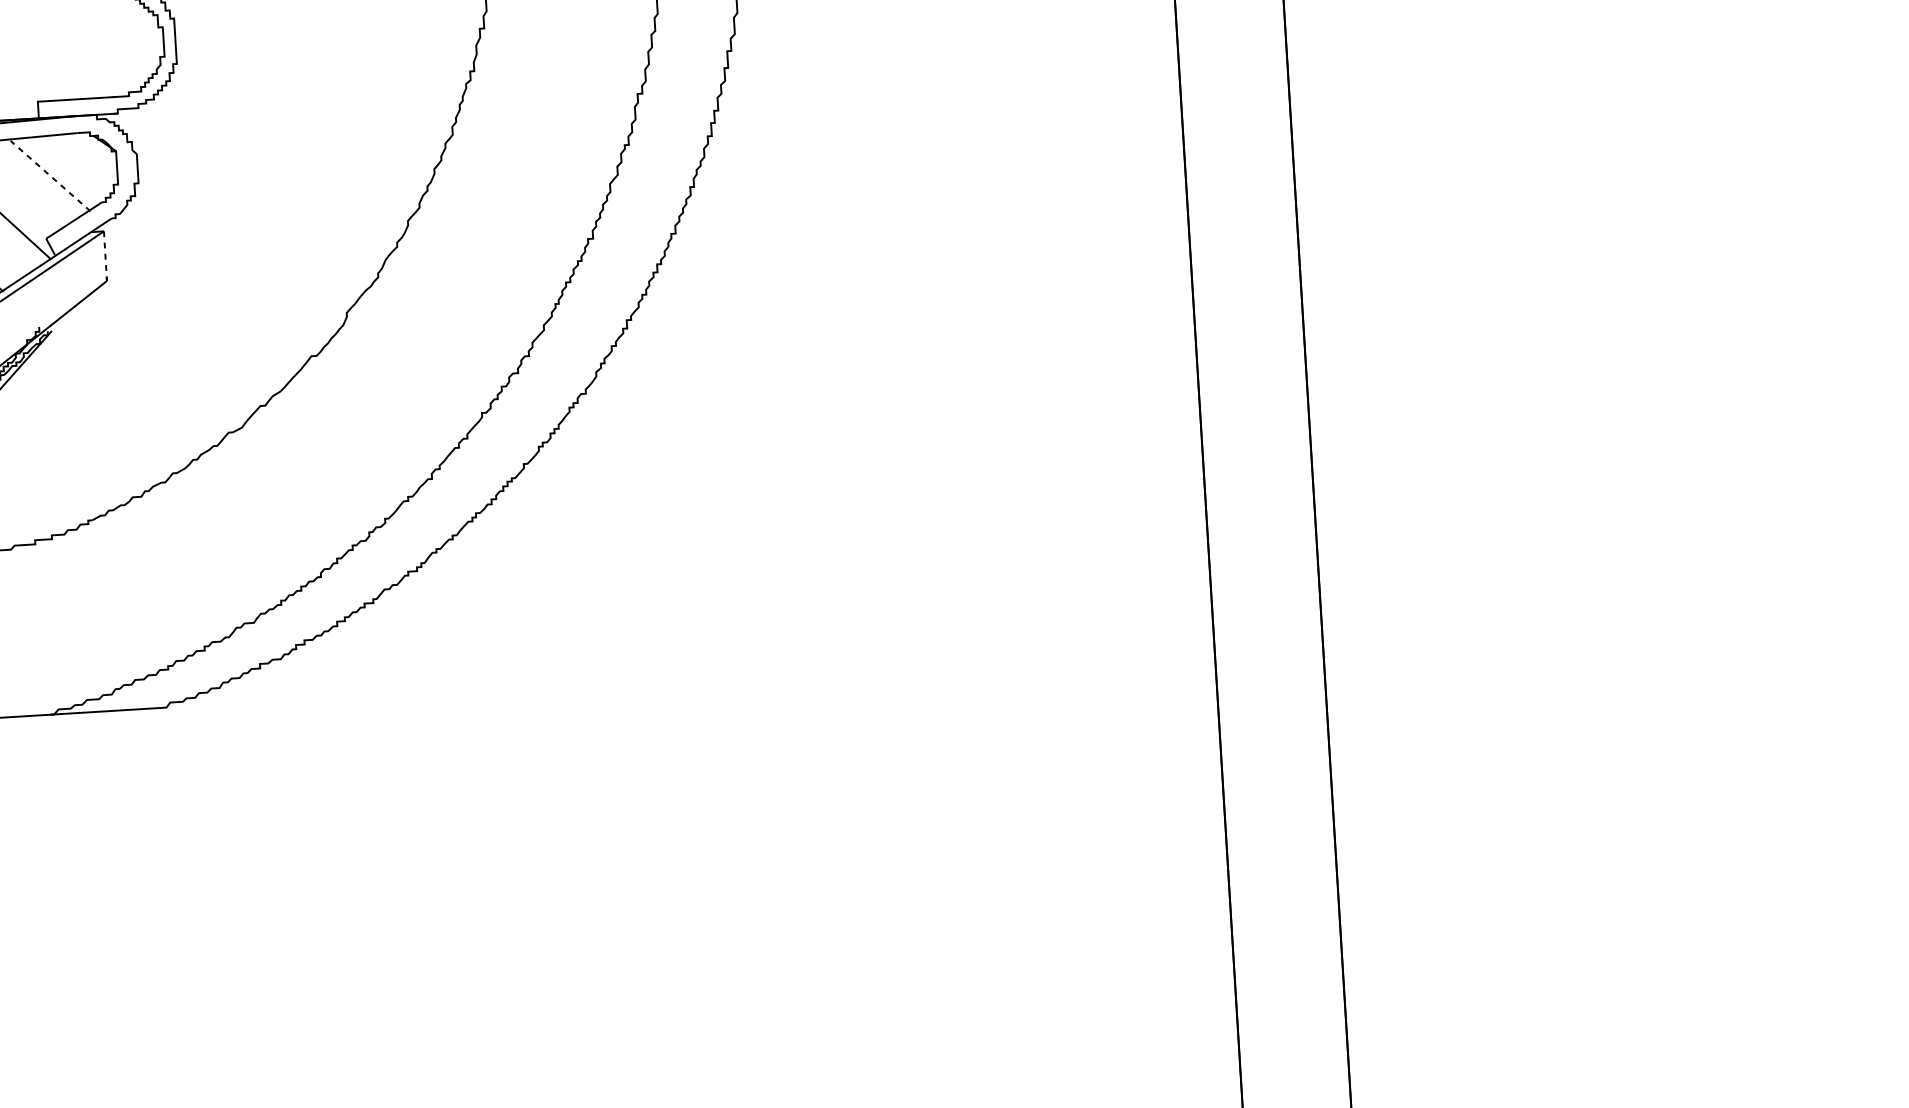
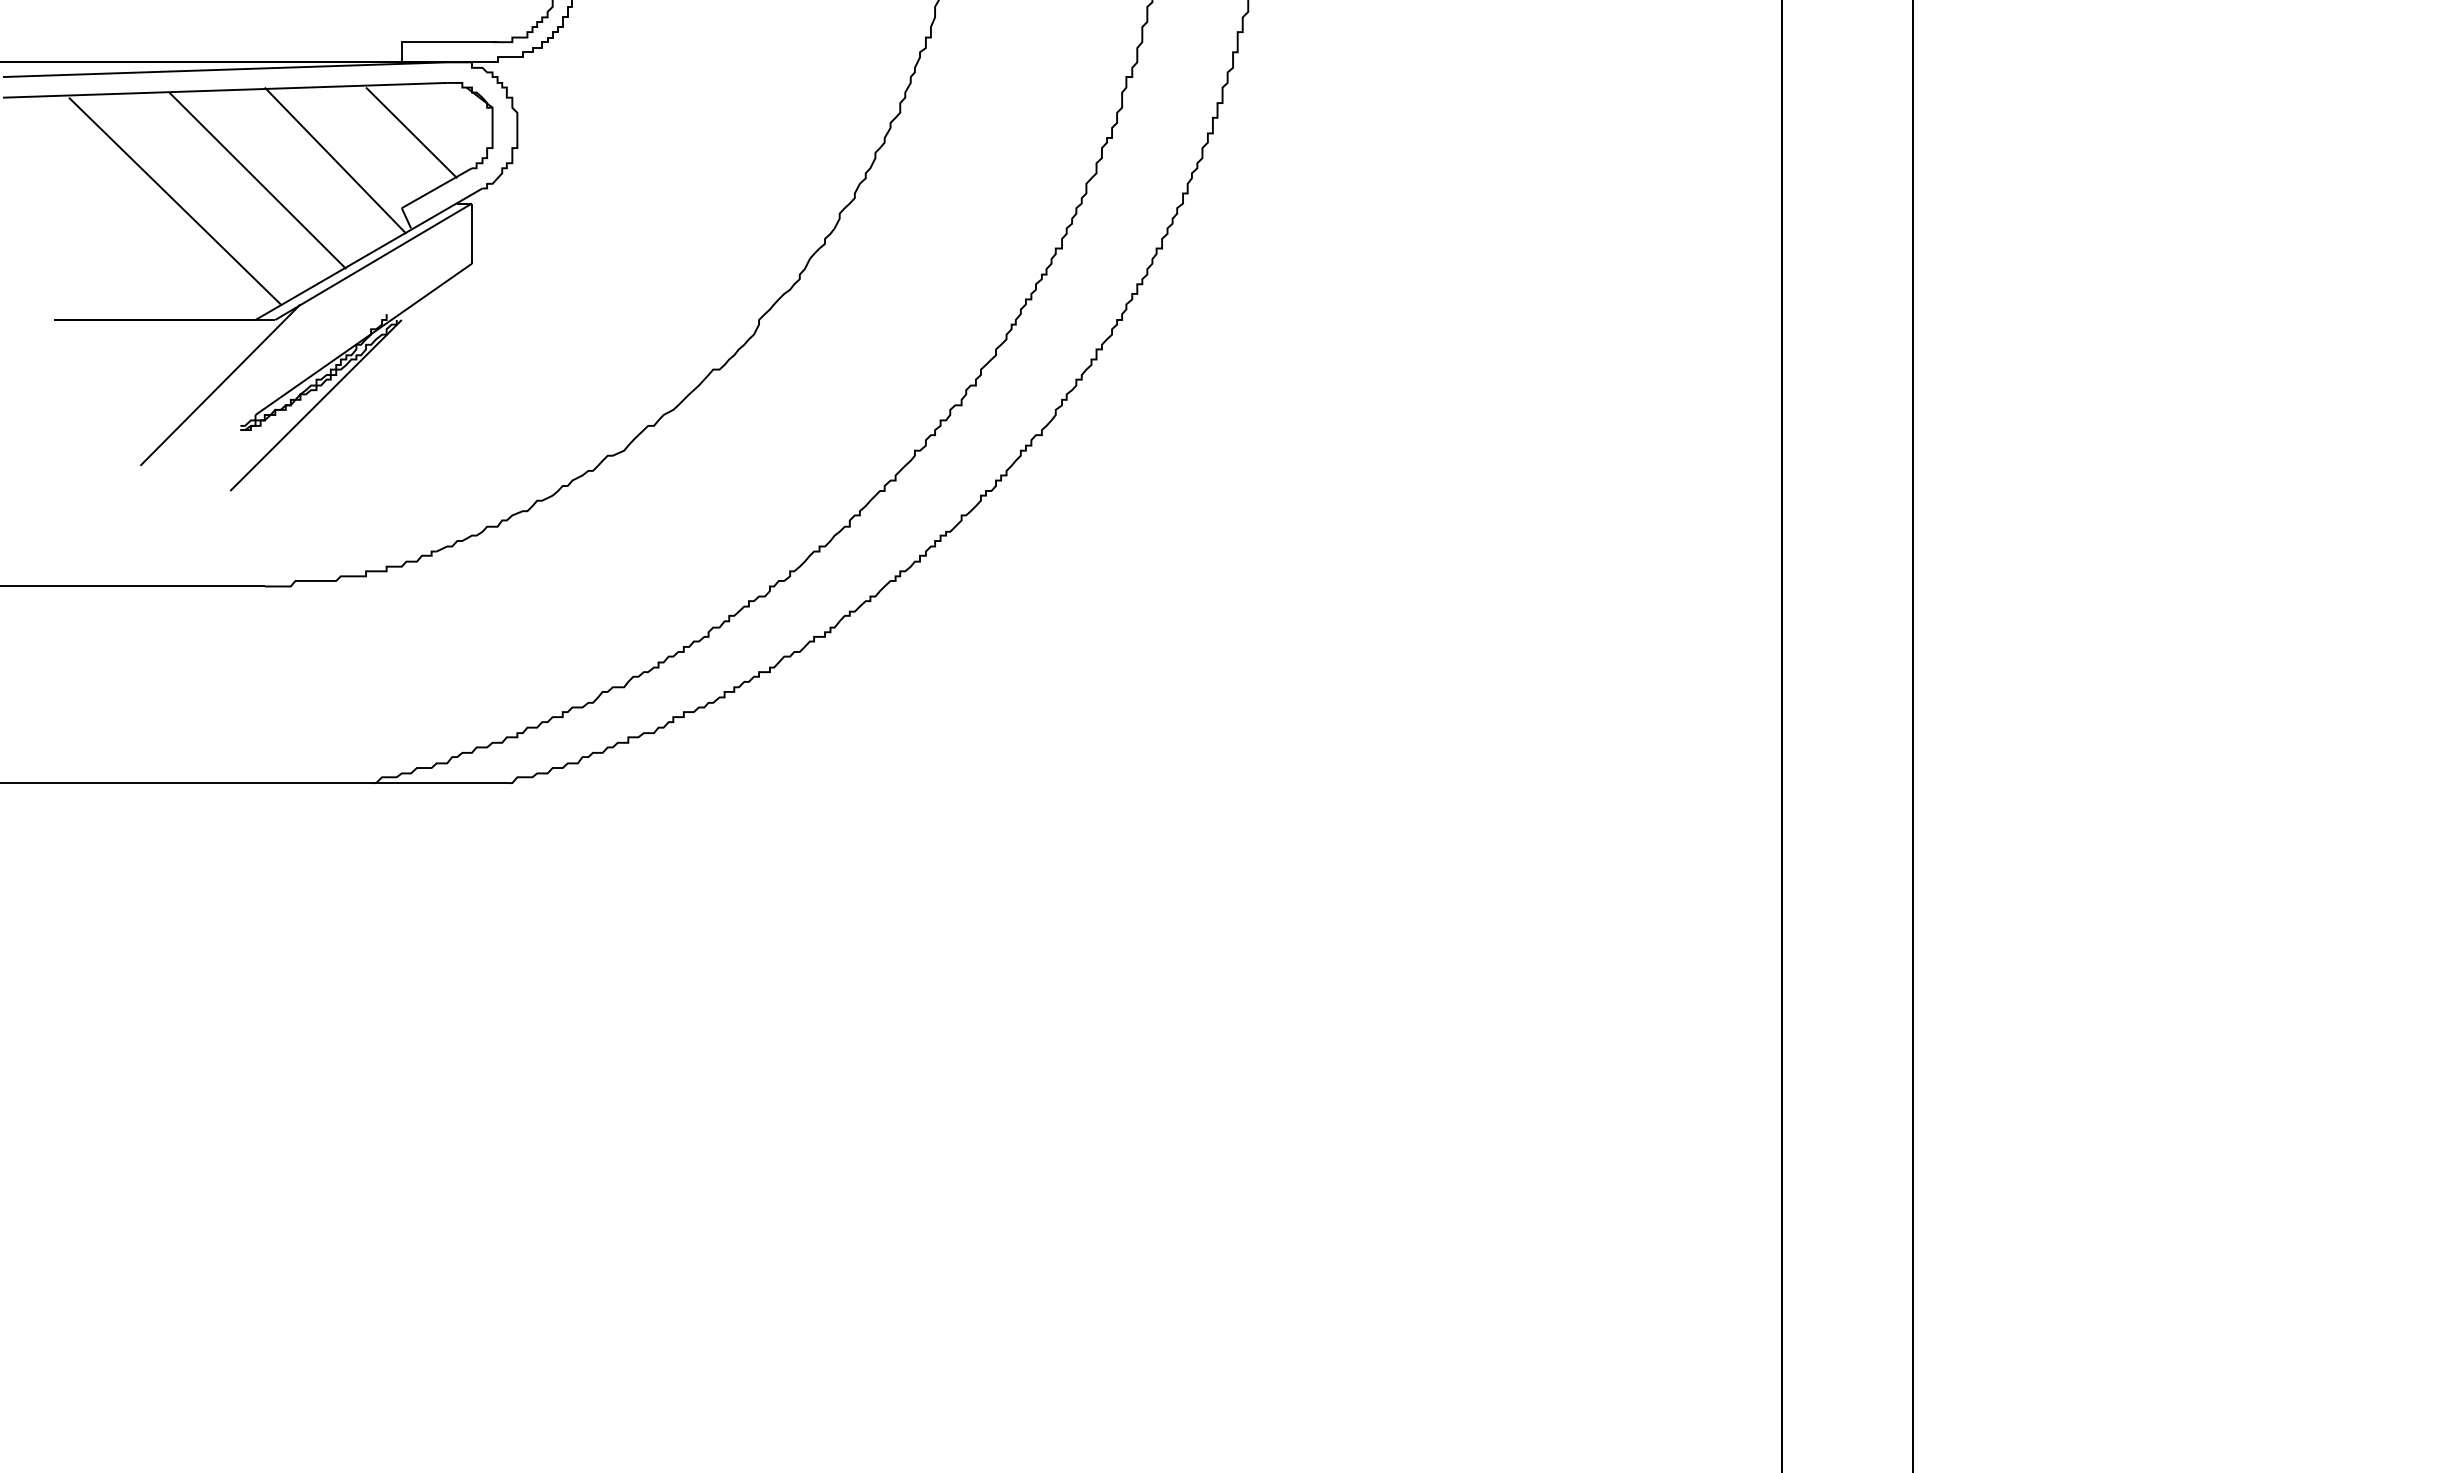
line: (50, 175) -> (411, 132), dashed -> solid
line: (105, 256) -> (471, 234), dashed -> solid

